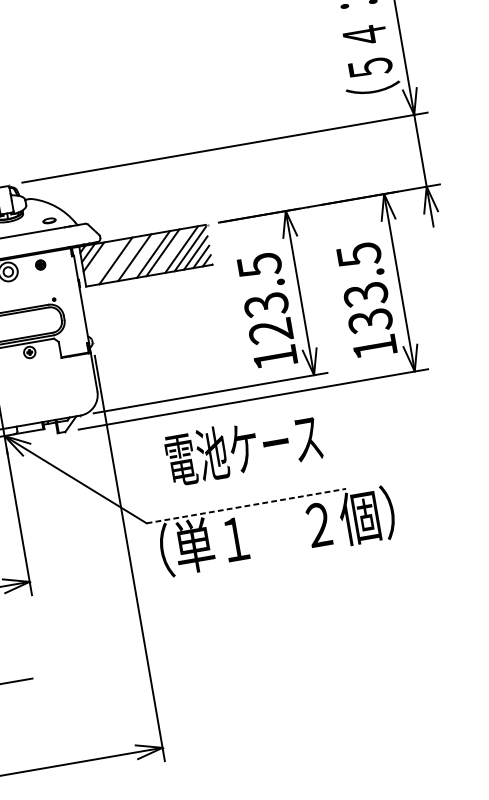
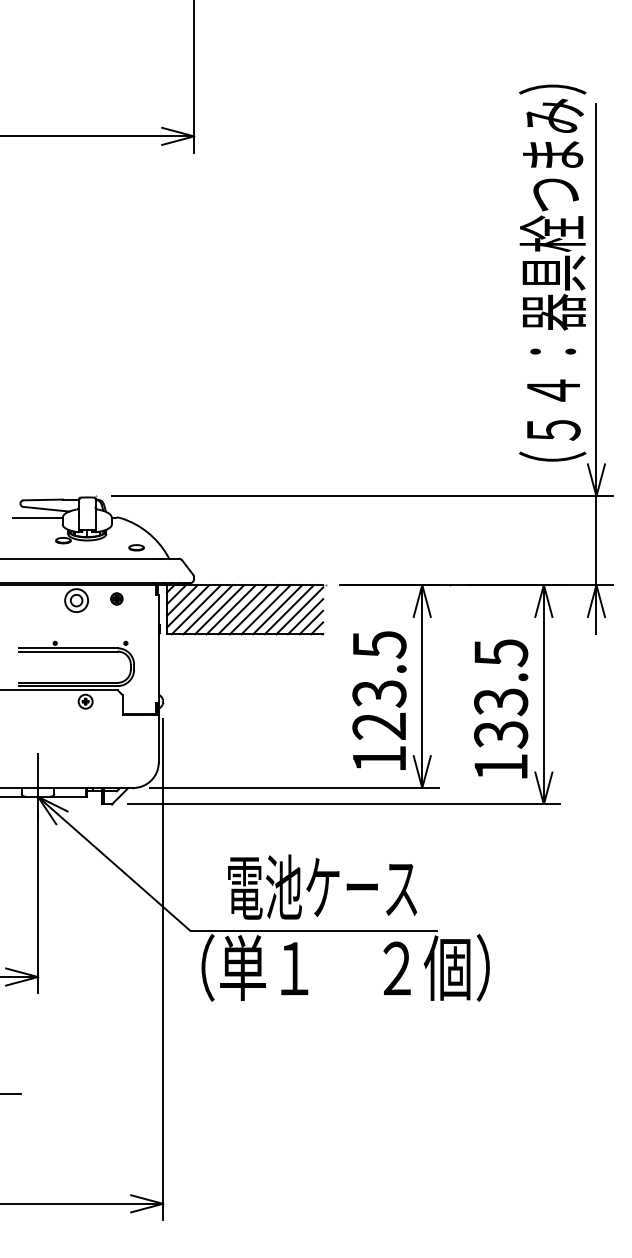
line: (172, 251) -> (277, 609), added
line: (143, 255) -> (242, 609), added
line: (125, 259) -> (219, 609), added
line: (99, 261) -> (188, 606), added
line: (106, 262) -> (196, 609), added
text: (243, 447) -> (322, 886), moved
line: (247, 506) -> (314, 931), dashed -> solid

